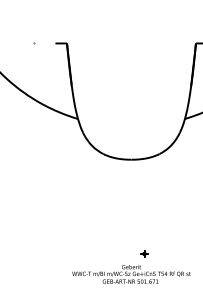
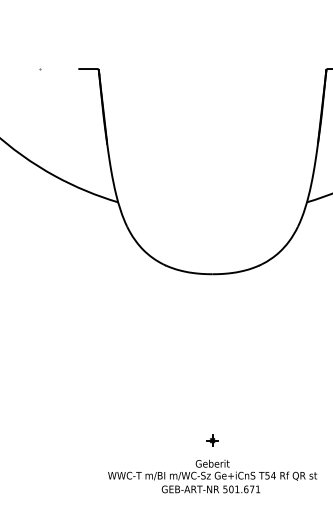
part: (144, 253) -> (212, 439), moved

